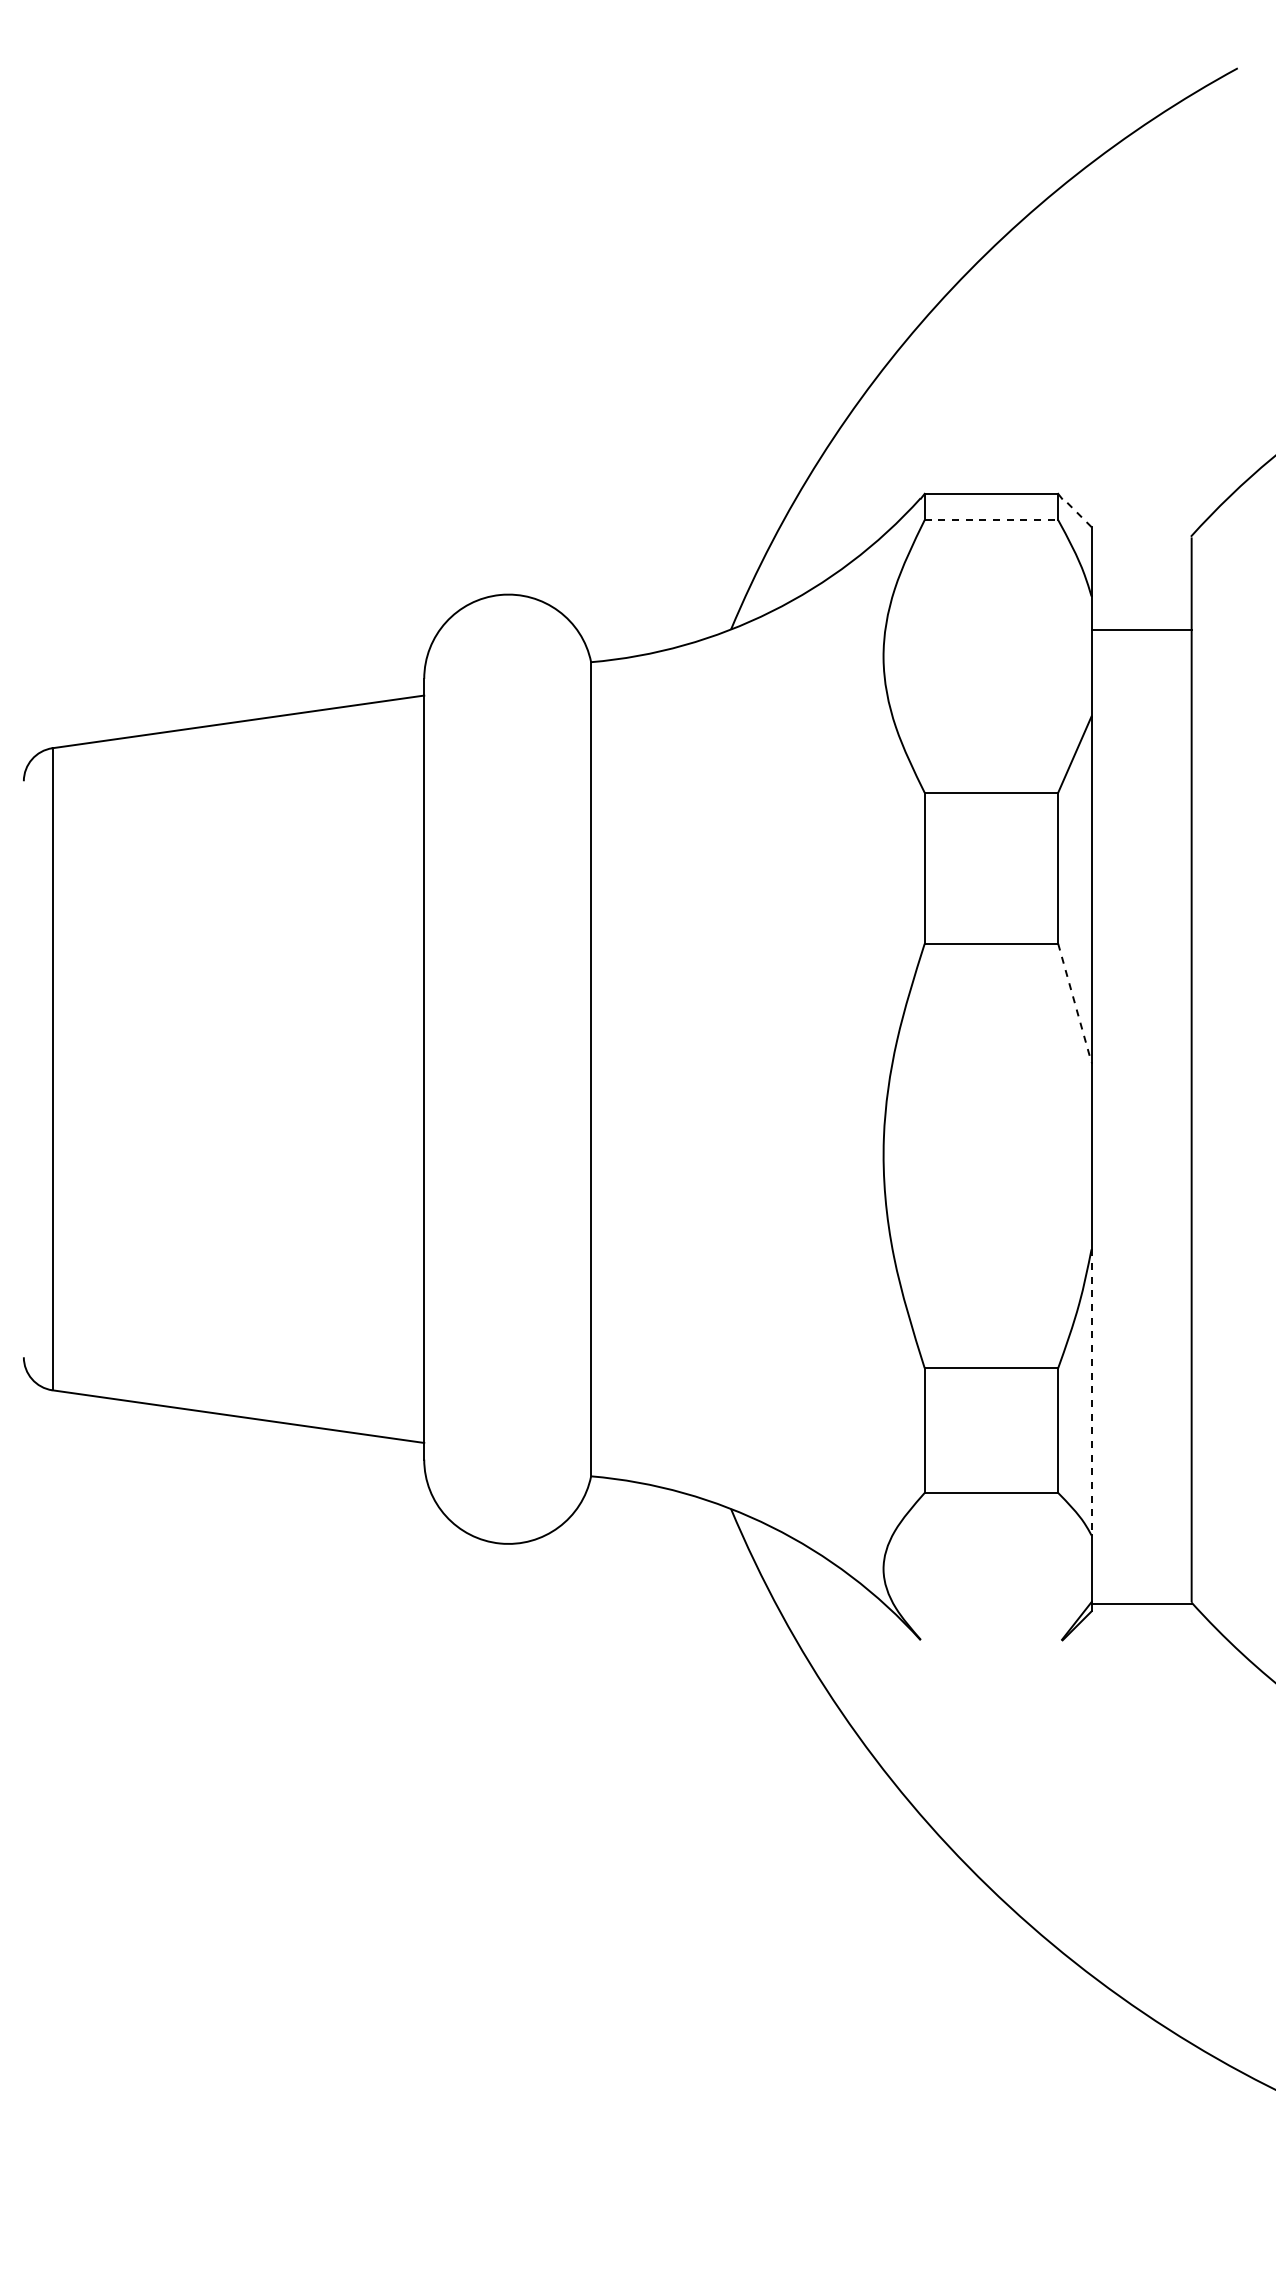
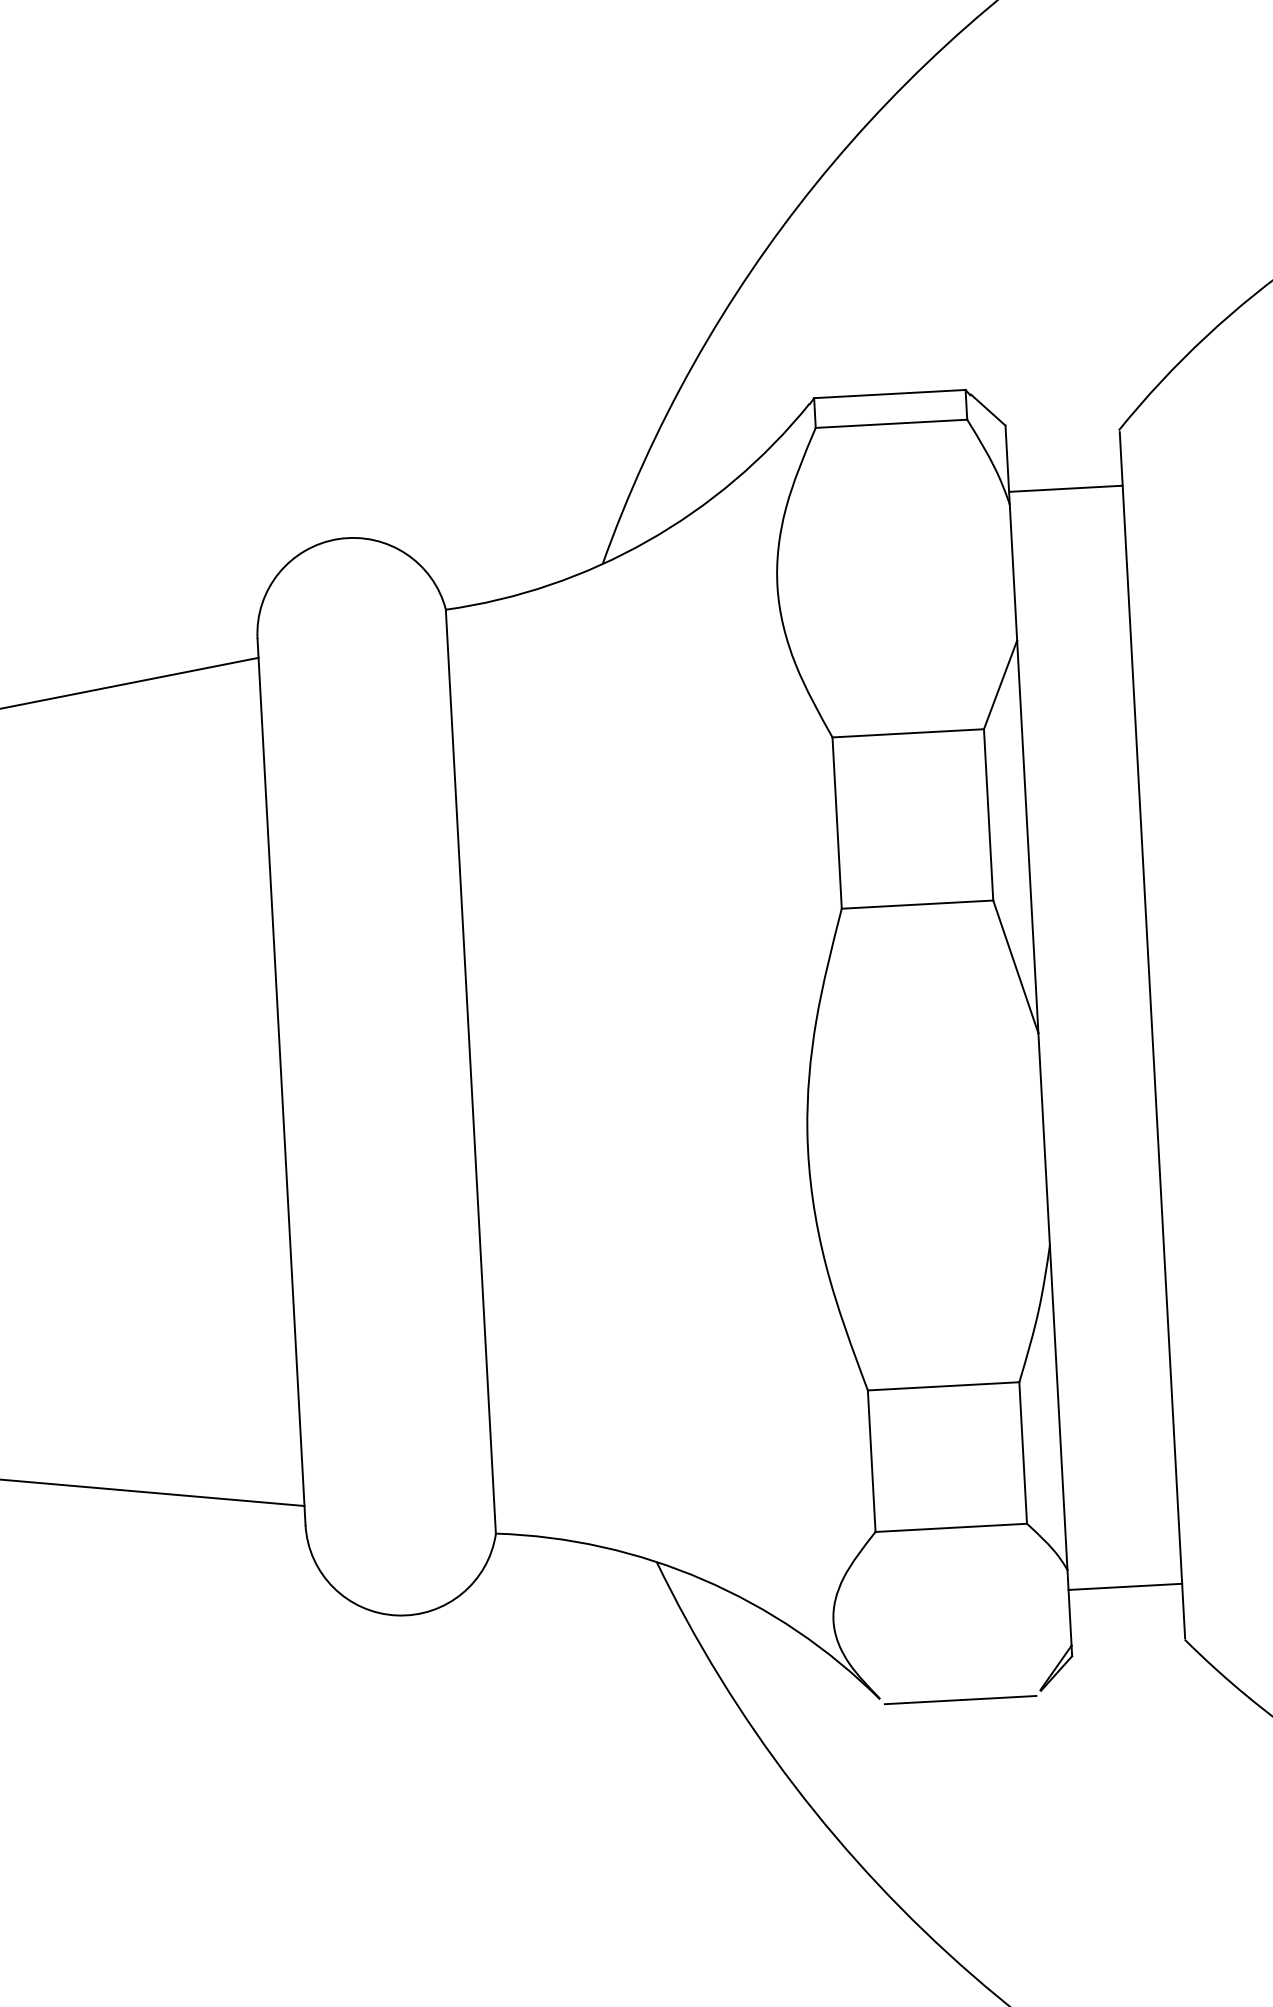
line: (1076, 512) -> (987, 409), dashed -> solid
line: (991, 520) -> (891, 424), dashed -> solid
line: (1141, 630) -> (1065, 488), moved
line: (1074, 1003) -> (1015, 967), dashed -> solid
line: (1091, 1392) -> (1058, 1407), dashed -> solid
line: (1141, 1604) -> (1125, 1587), moved
line: (991, 1644) -> (960, 1699), added

